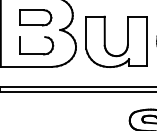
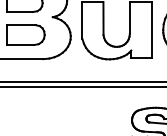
line: (32, 37) -> (21, 25), added

